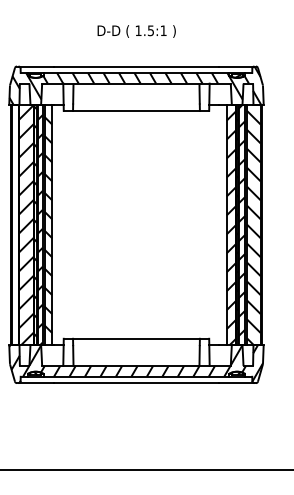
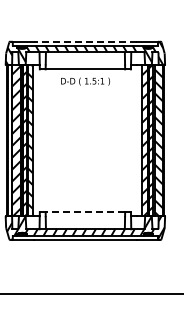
text: (136, 31) -> (85, 81), moved
line: (136, 66) -> (85, 41), solid -> dashed
line: (136, 339) -> (85, 212), solid -> dashed

